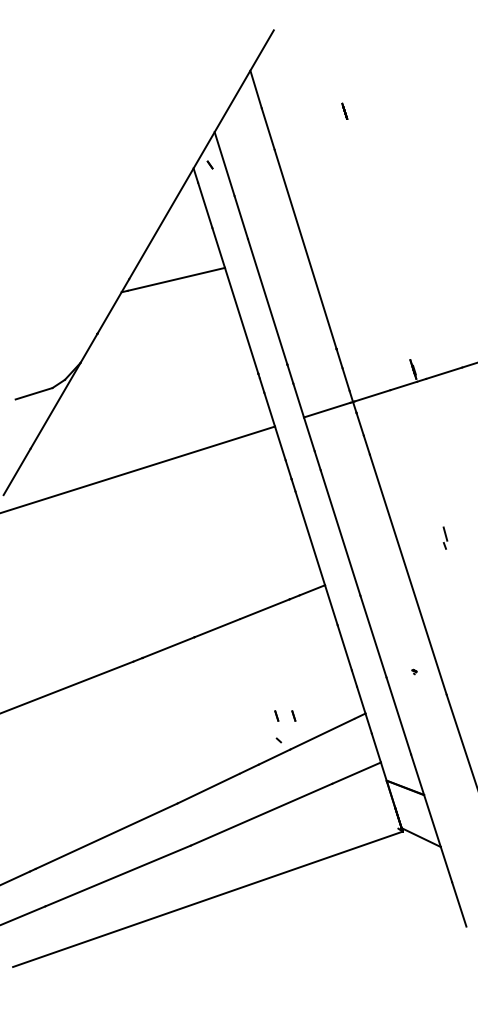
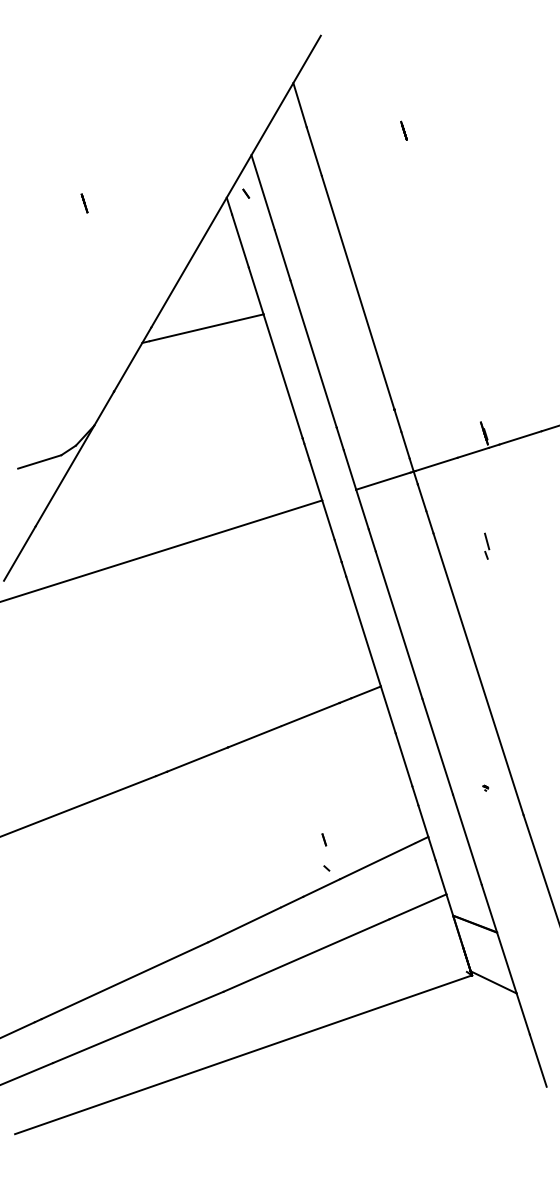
line: (72, 173) -> (84, 203), added
part: (445, 537) -> (487, 545), moved
line: (294, 715) -> (344, 839), removed

